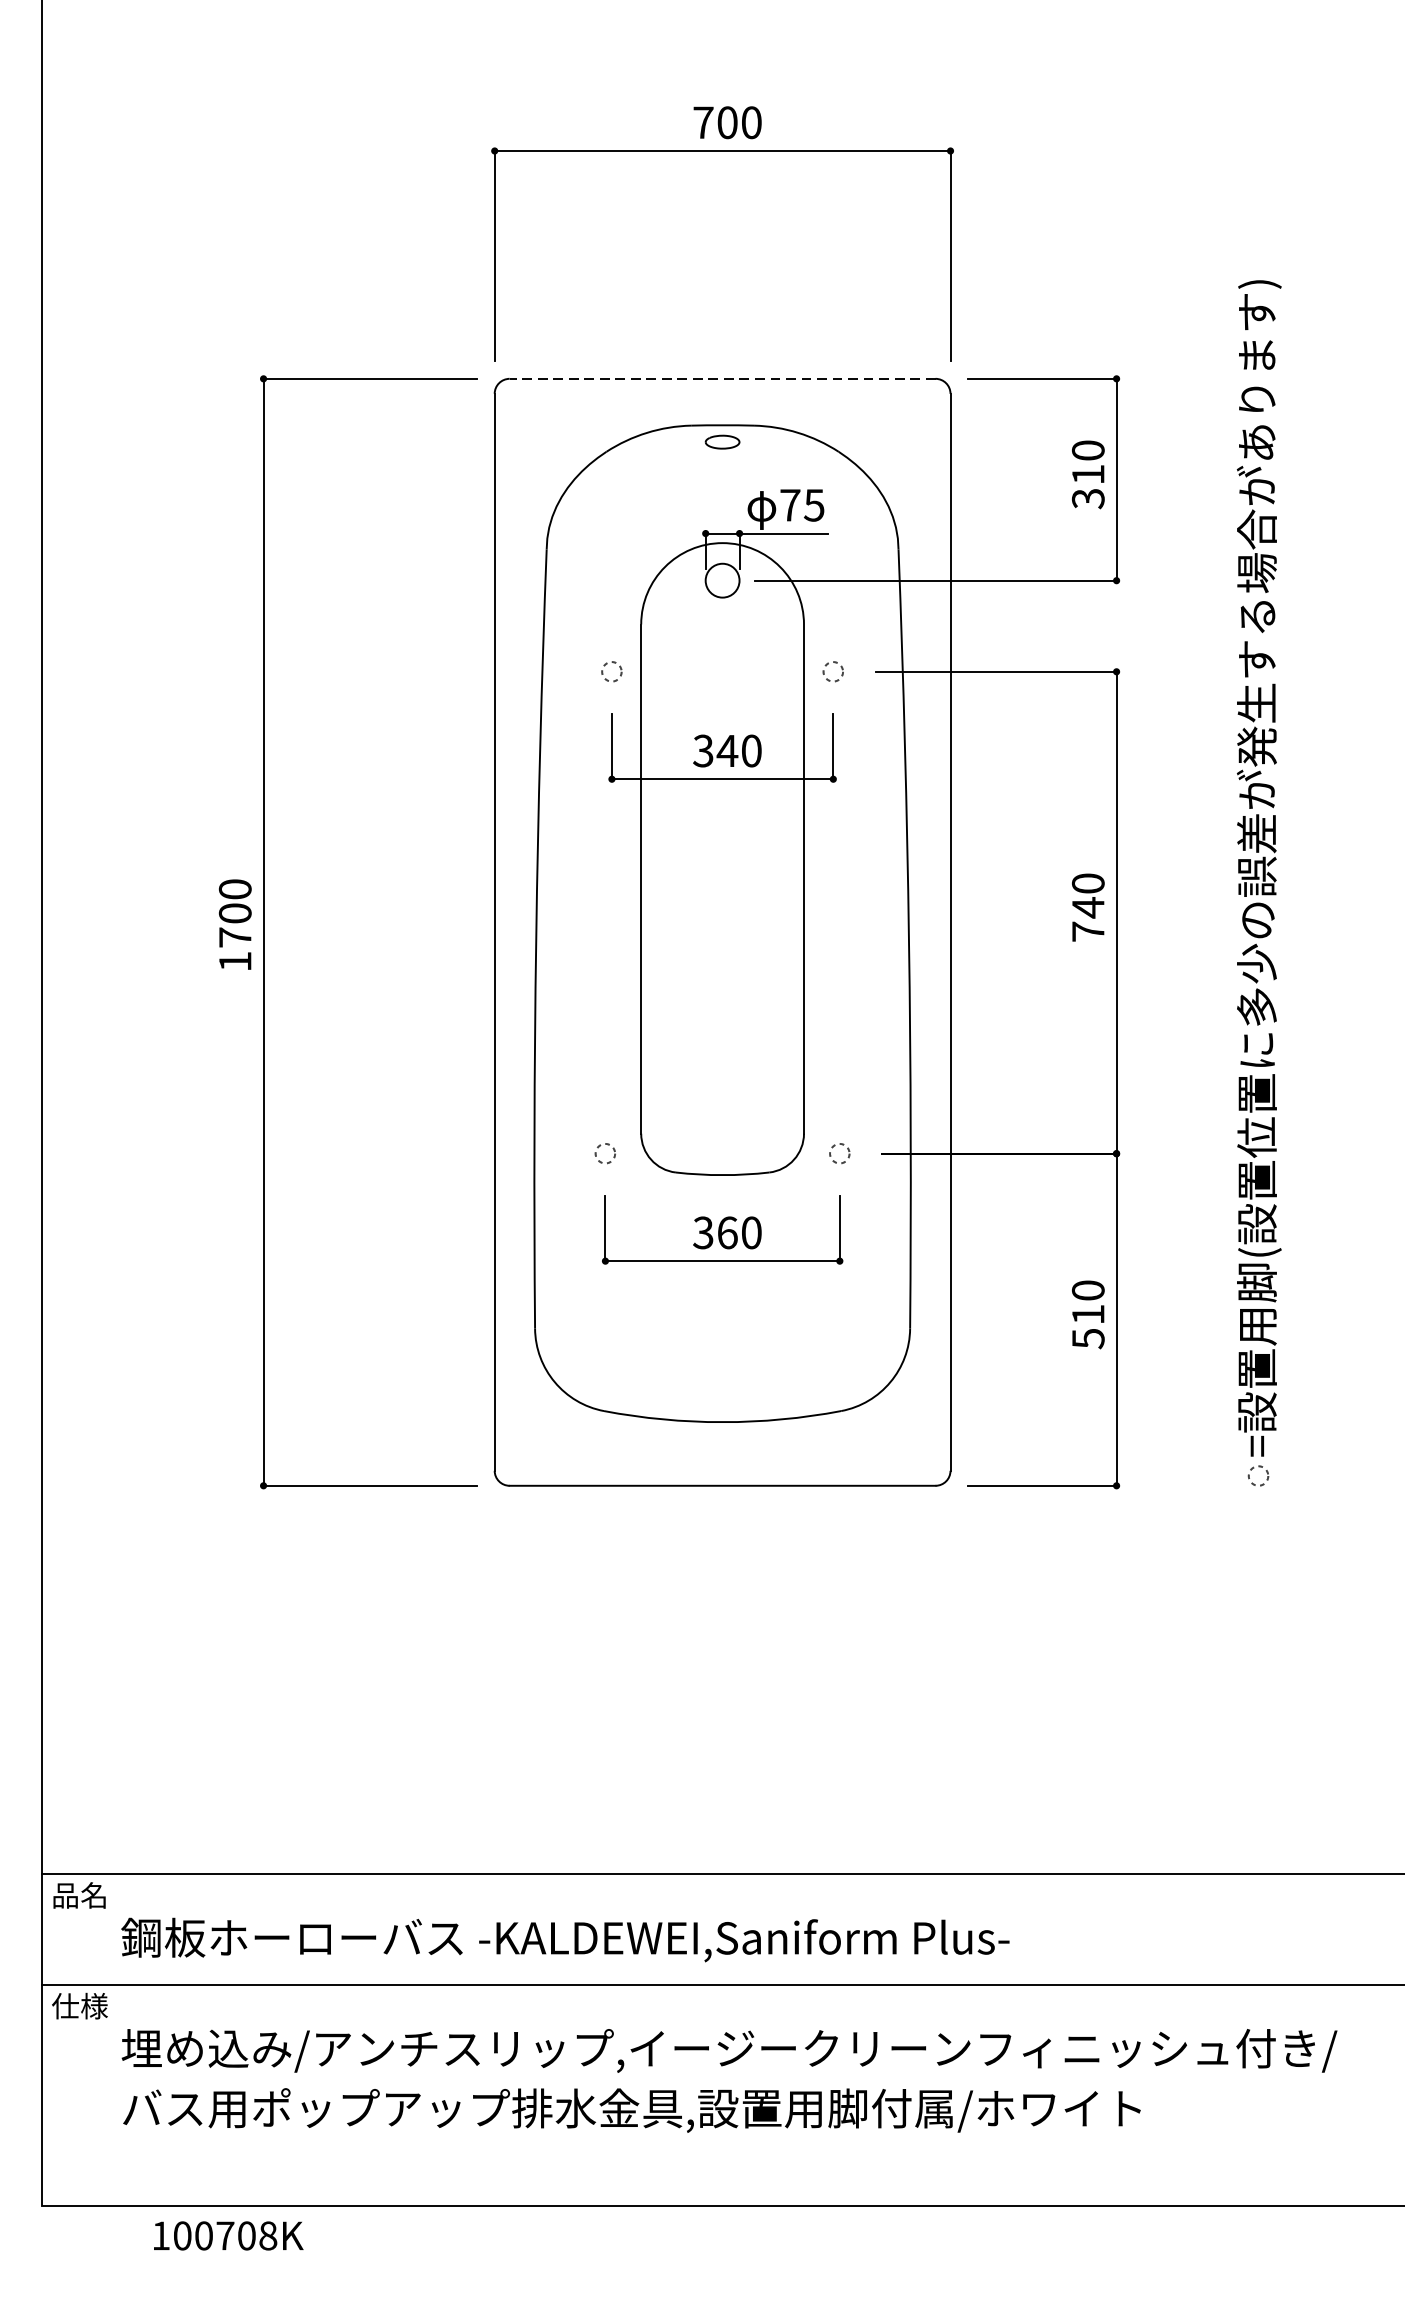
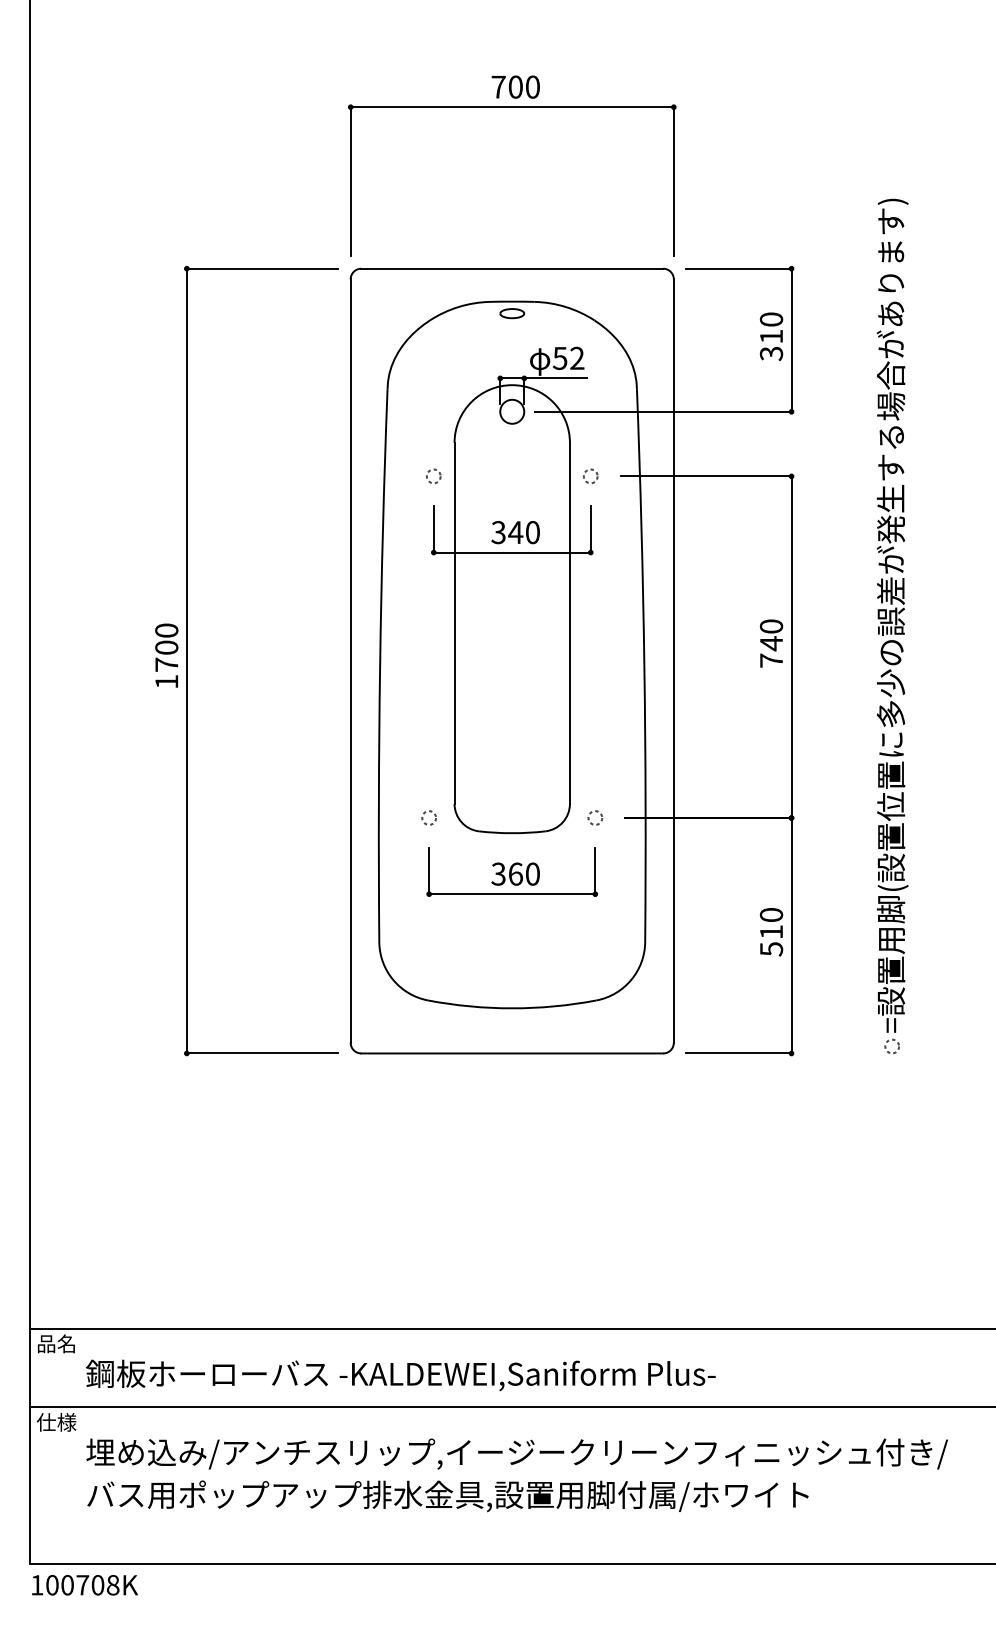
line: (722, 378) -> (512, 268), dashed -> solid
text: (801, 504) -> (568, 357), 75 -> 52
text: (227, 2236) -> (84, 1585), moved

